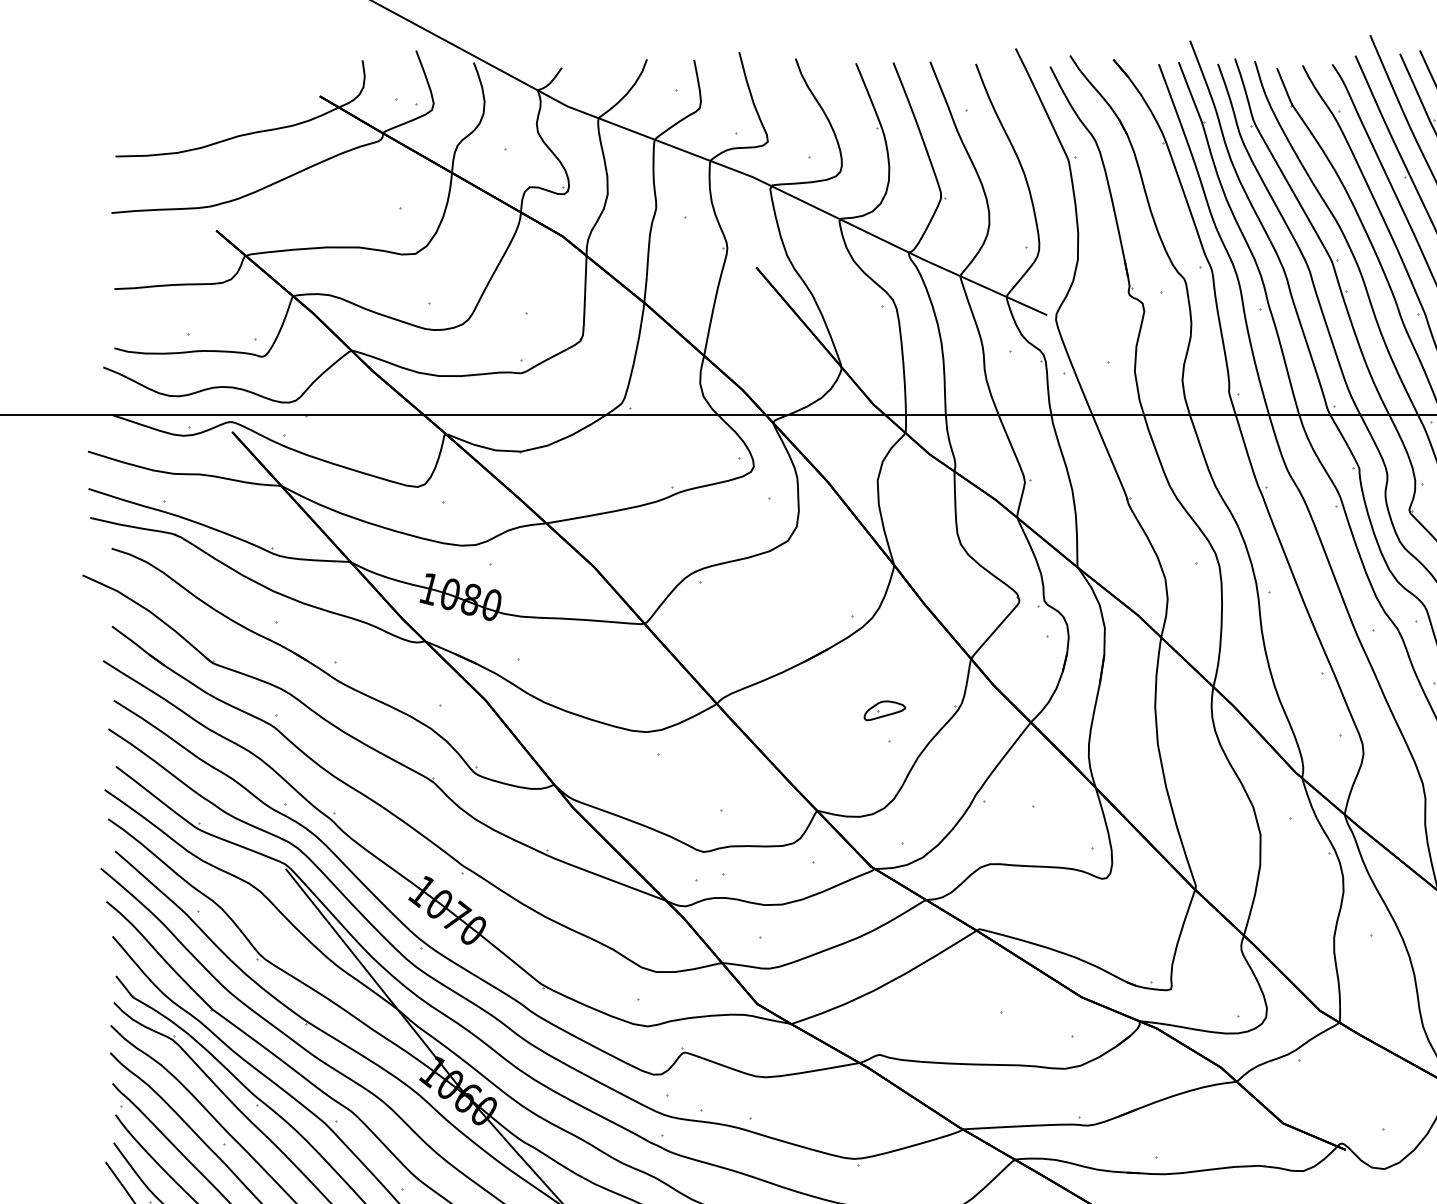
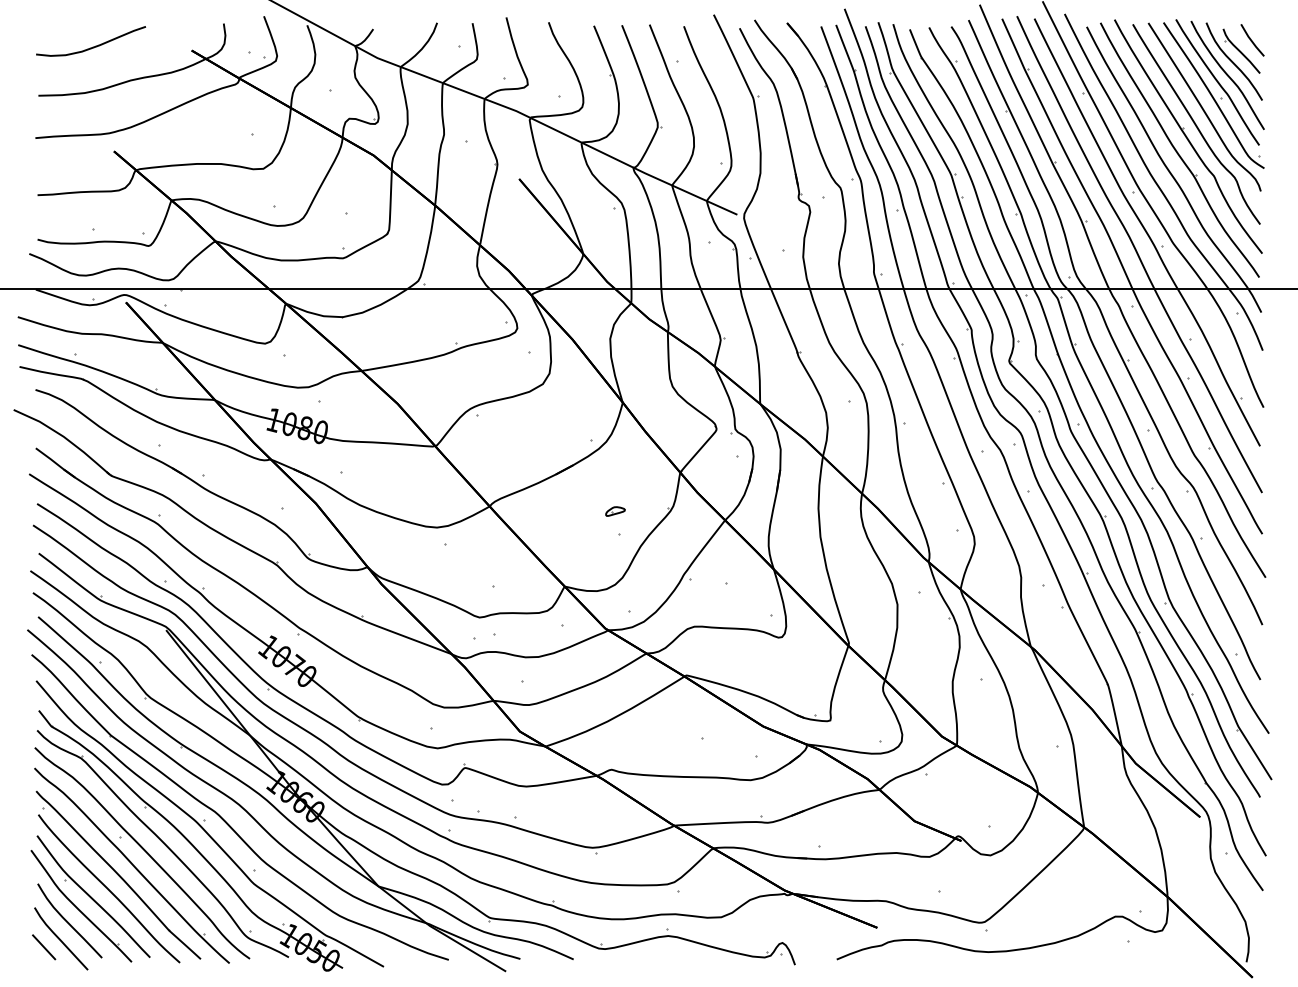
curve: (187, 90) -> (92, 46), added
part: (884, 710) -> (615, 511), size x0.62

